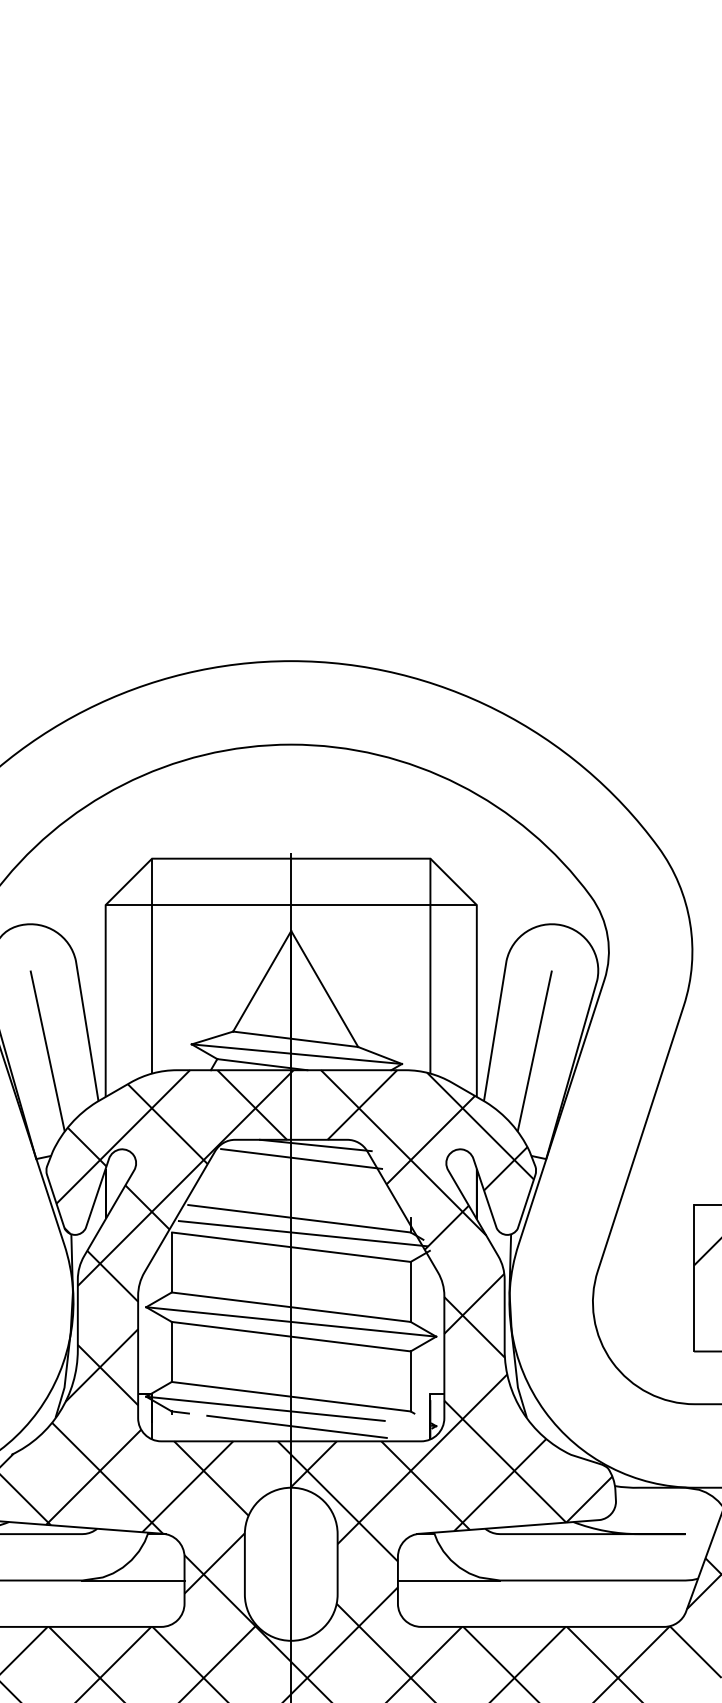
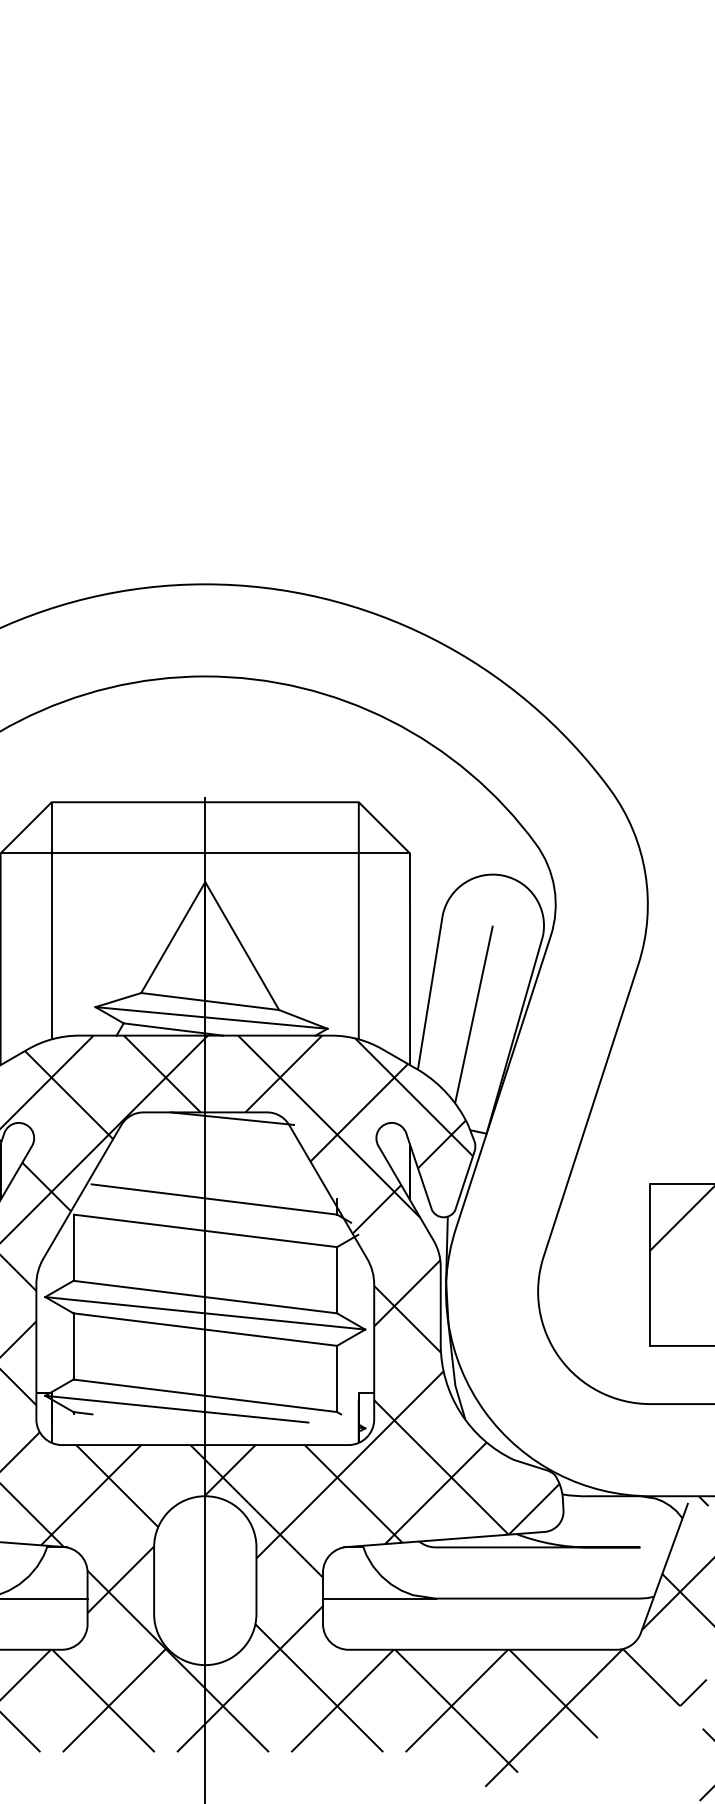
line: (301, 1158) -> (216, 1133), removed
line: (302, 1233) -> (217, 1215), removed
line: (296, 1426) -> (211, 1428), removed

